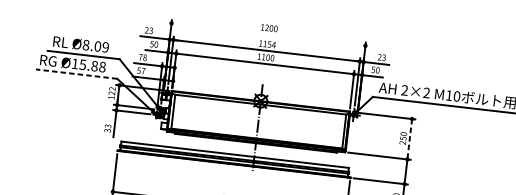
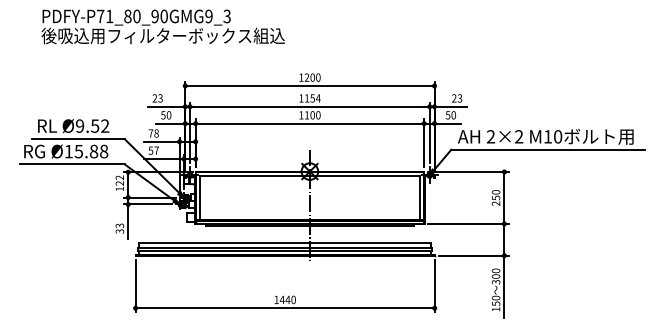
line: (268, 34) -> (309, 85), added
text: (95, 45) -> (92, 125), Ø8.09 -> Ø9.52
line: (76, 74) -> (71, 164), dashed -> solid
line: (409, 138) -> (504, 197), dashed -> solid

